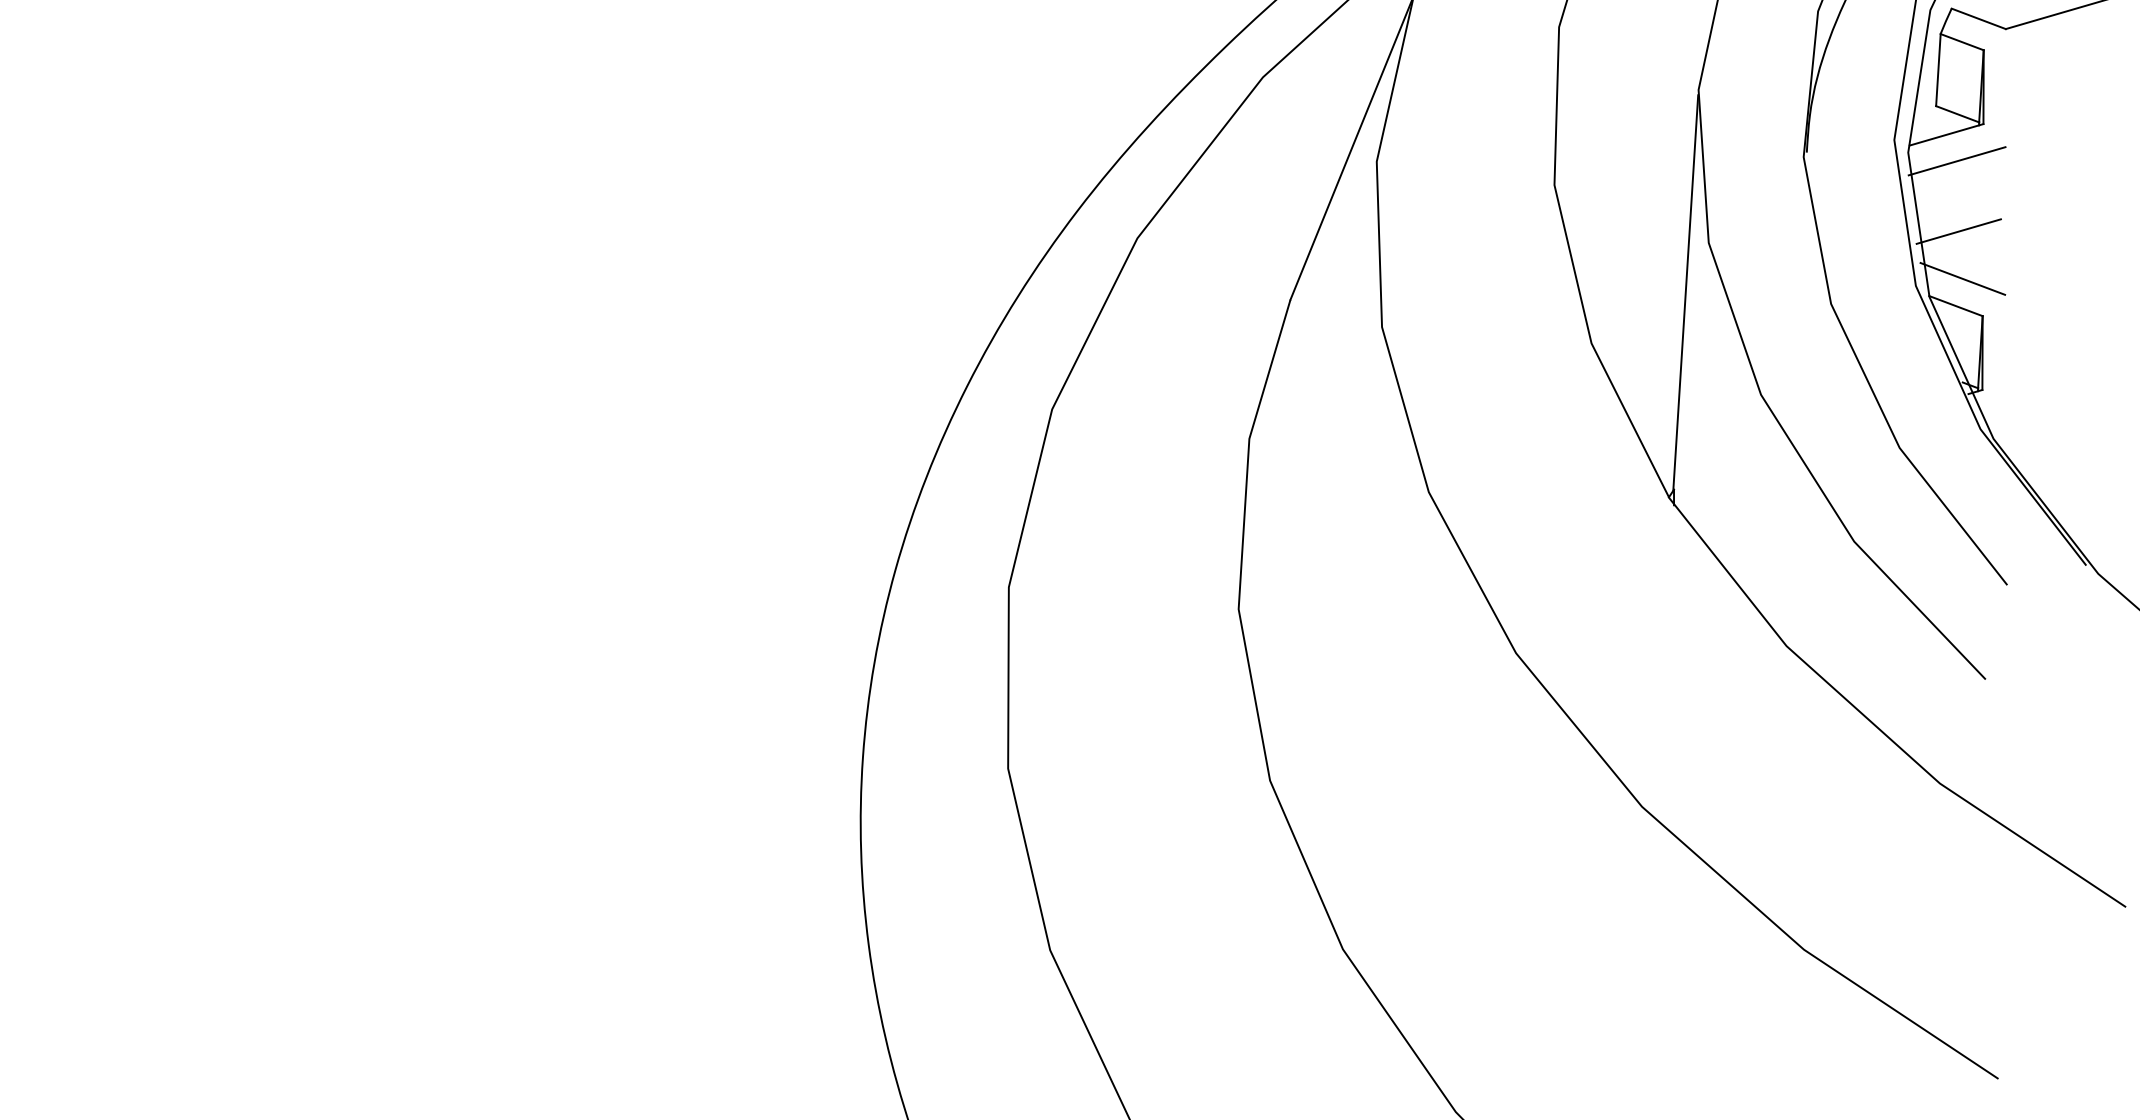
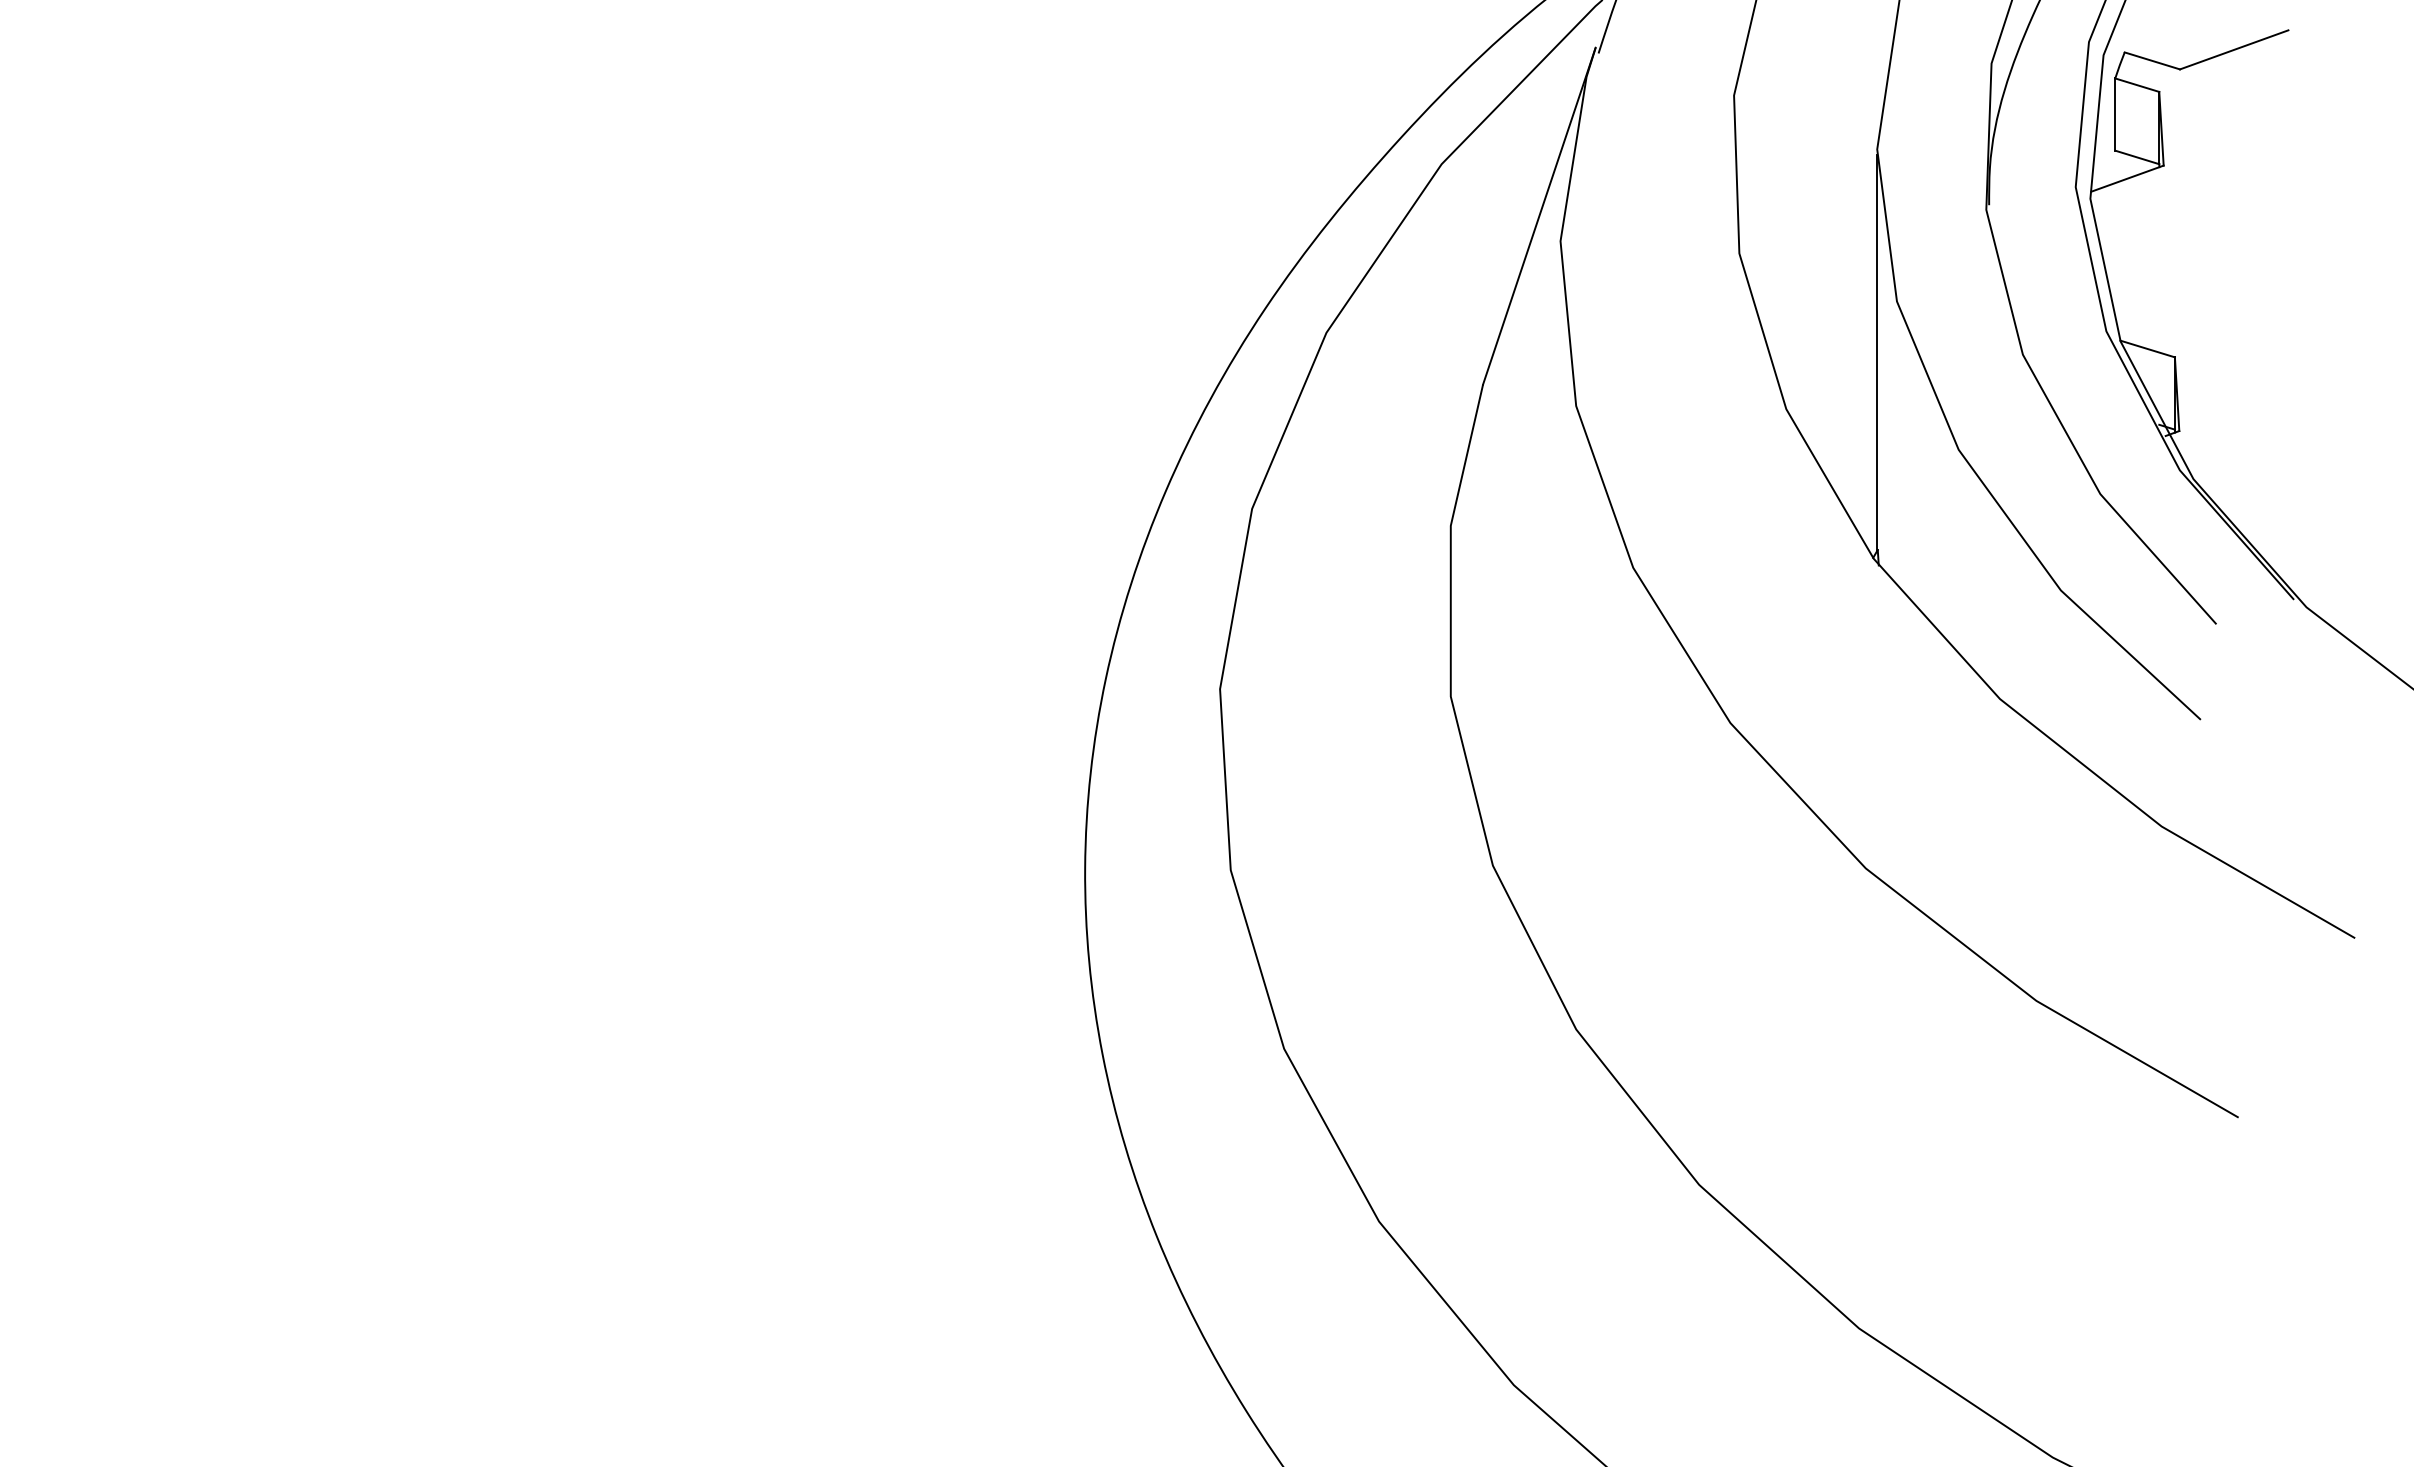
line: (1956, 161) -> (2139, 204), removed
line: (1958, 231) -> (2145, 274), removed
line: (1962, 278) -> (2152, 321), removed

